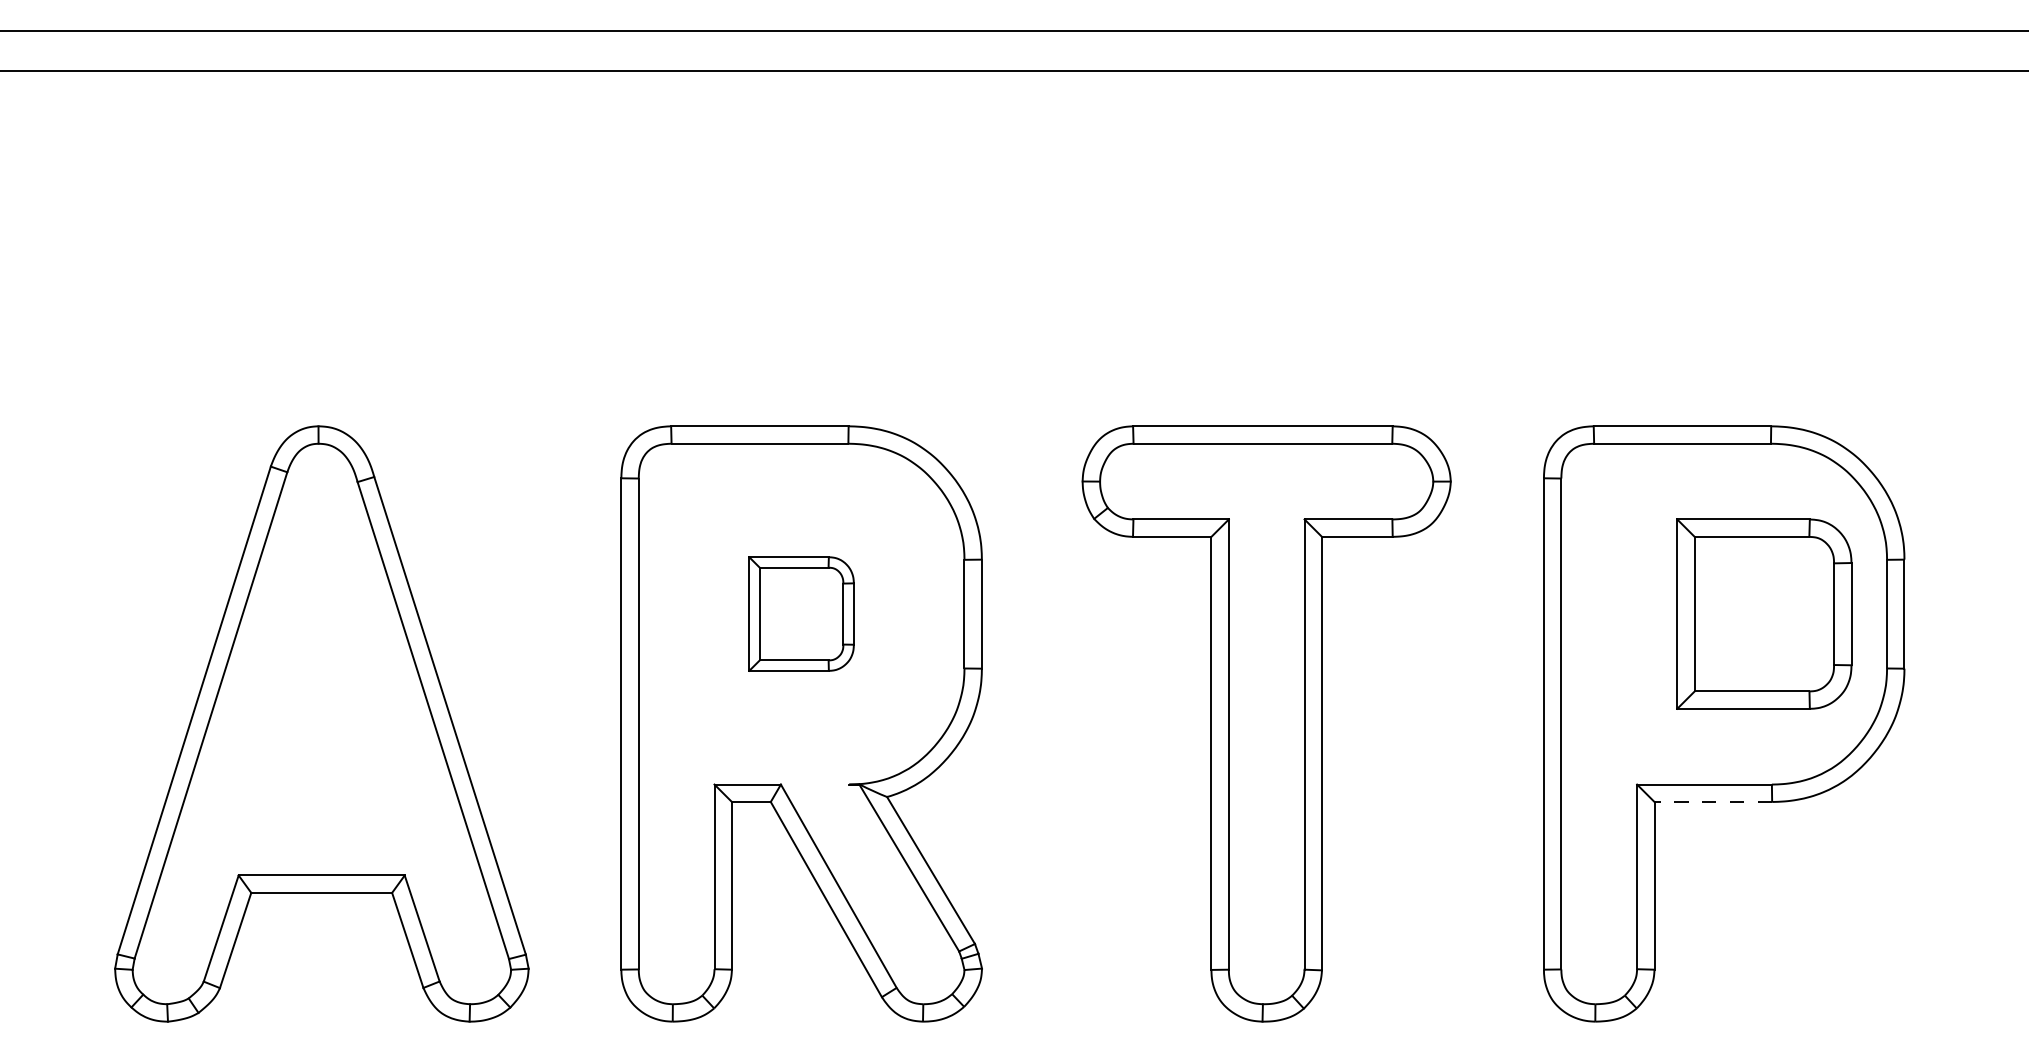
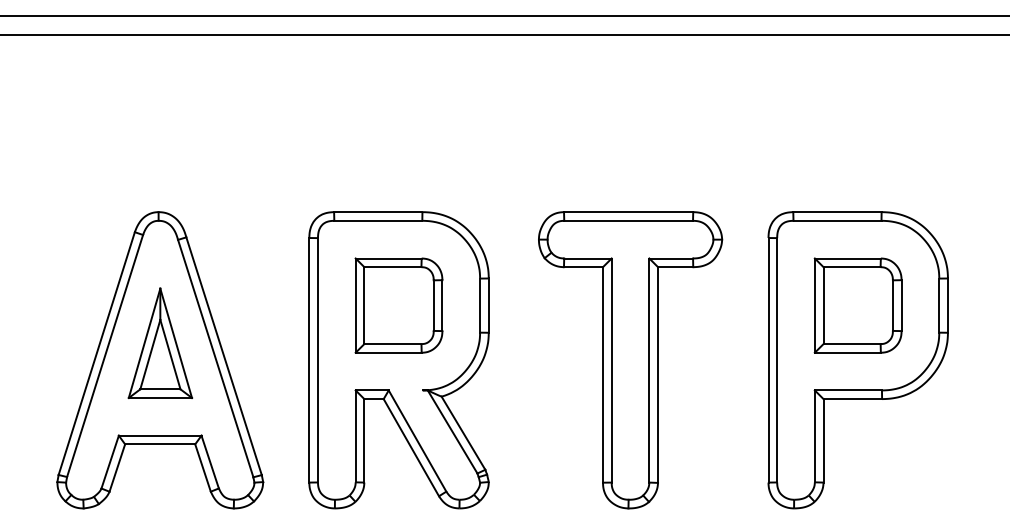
part: (800, 613) -> (398, 305), size x1.67
part: (1762, 613) -> (857, 305), moved
part: (322, 688) -> (160, 342), added
line: (1712, 802) -> (852, 399), dashed -> solid

